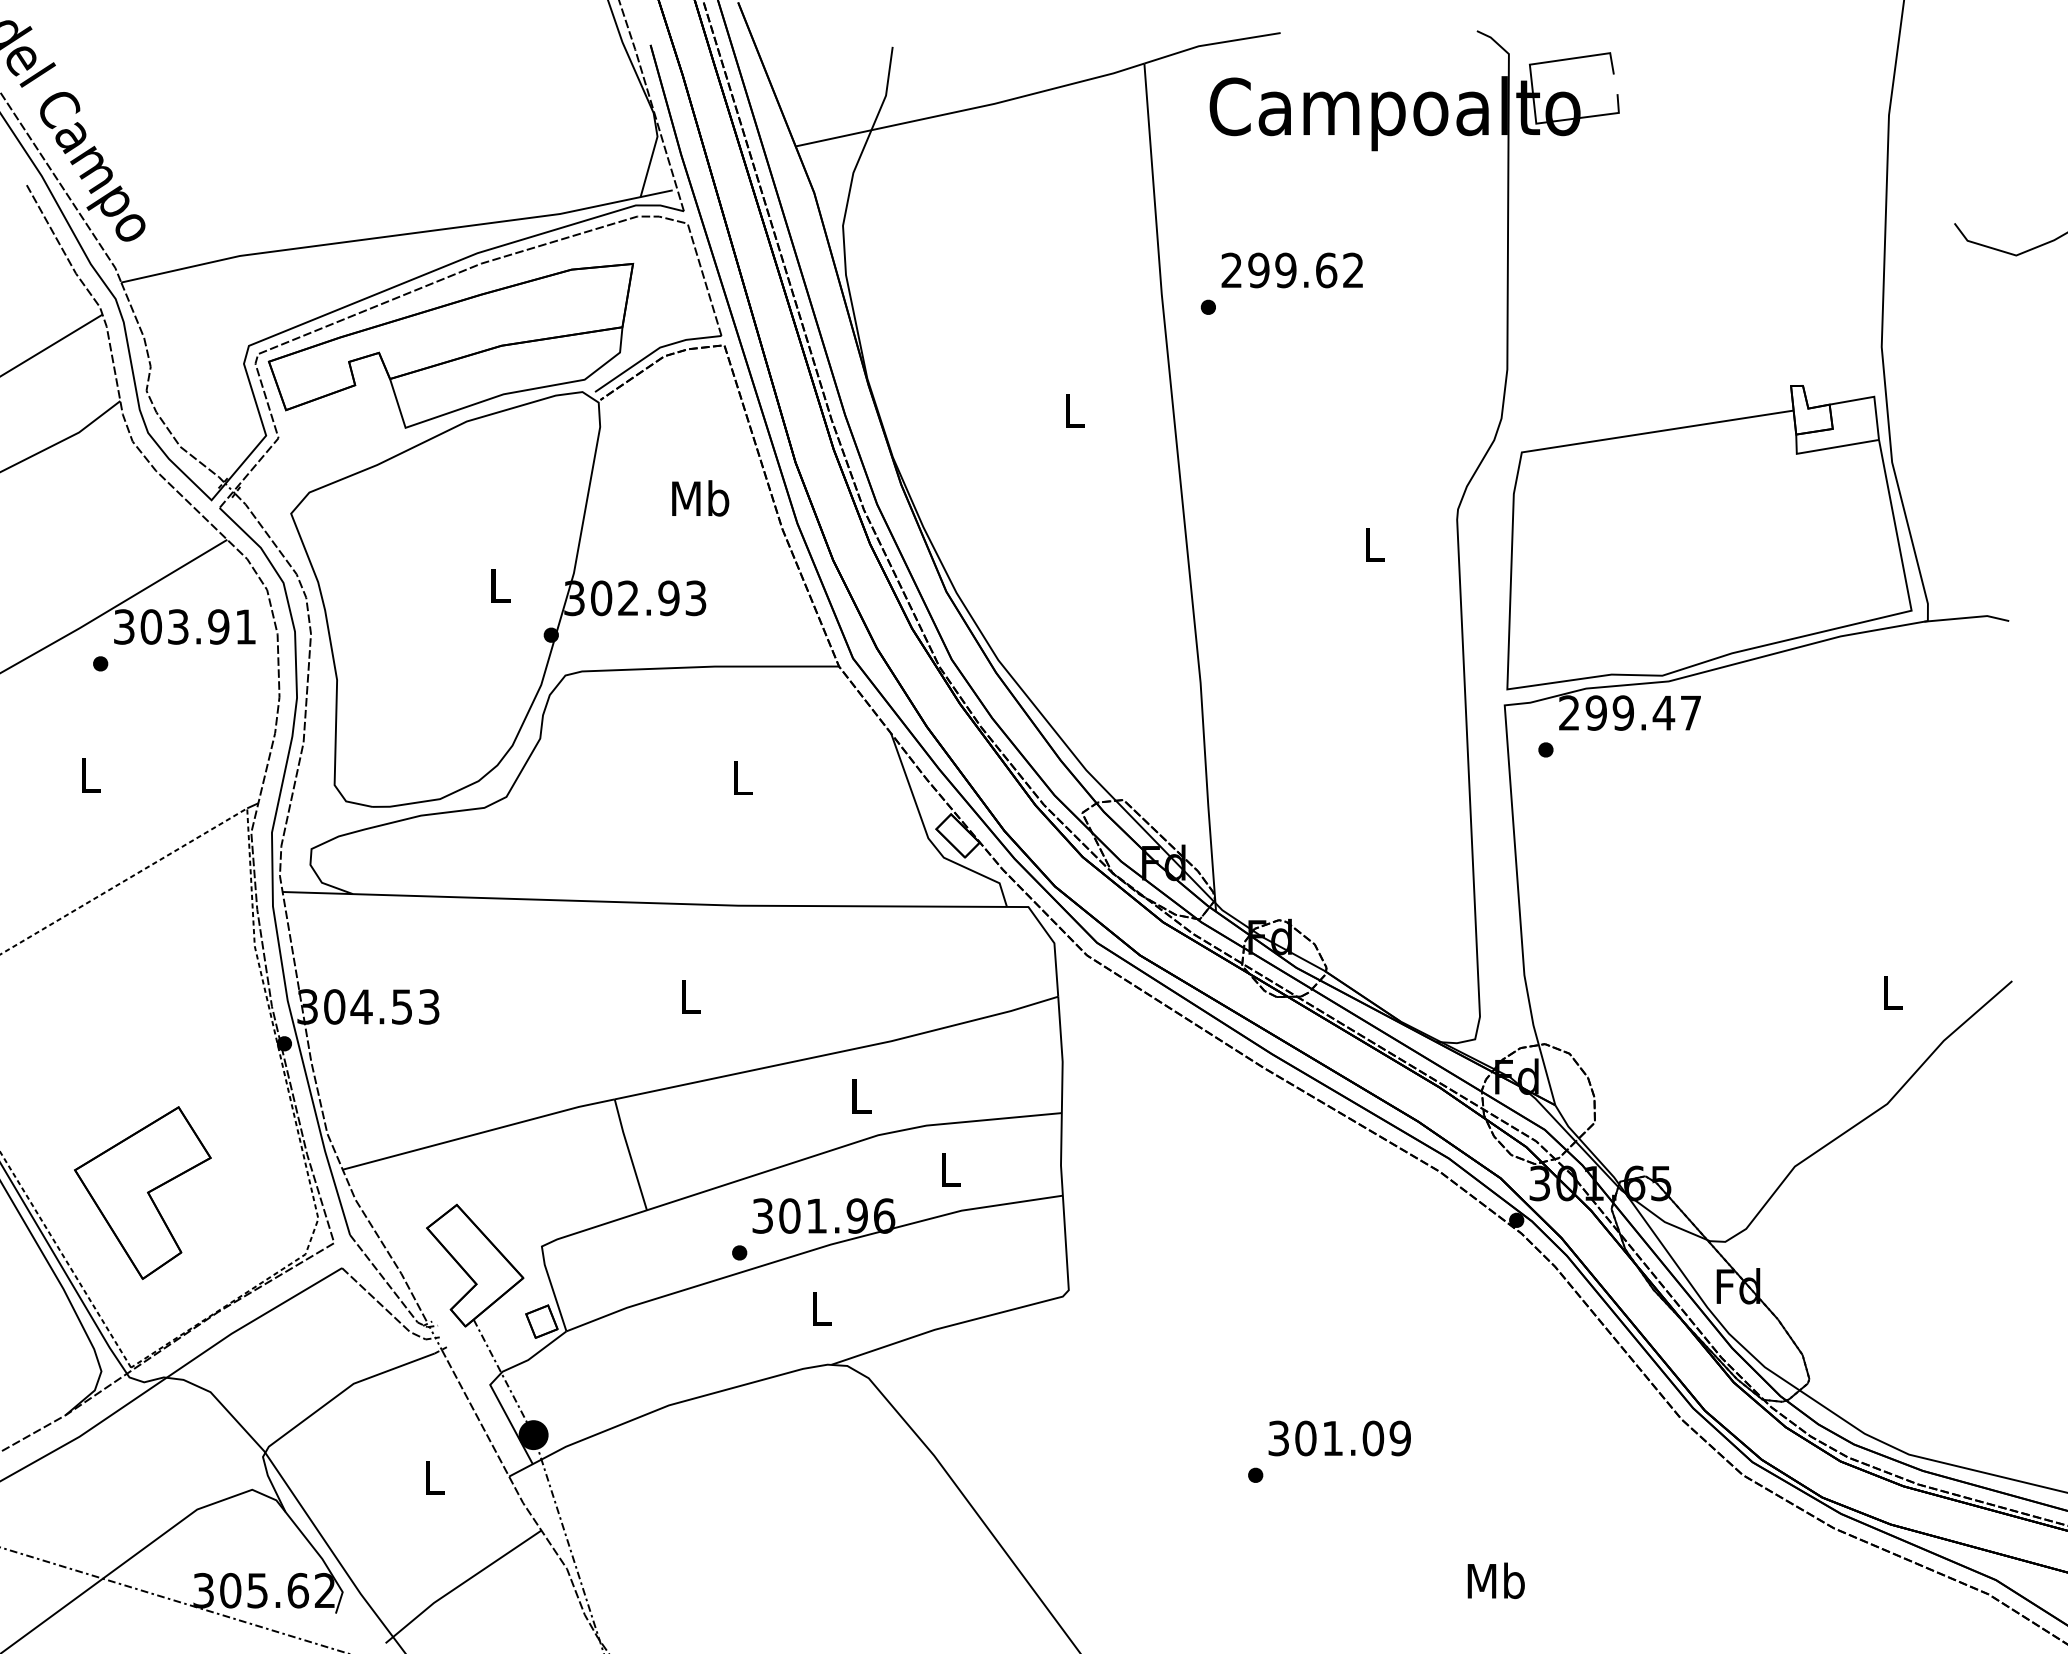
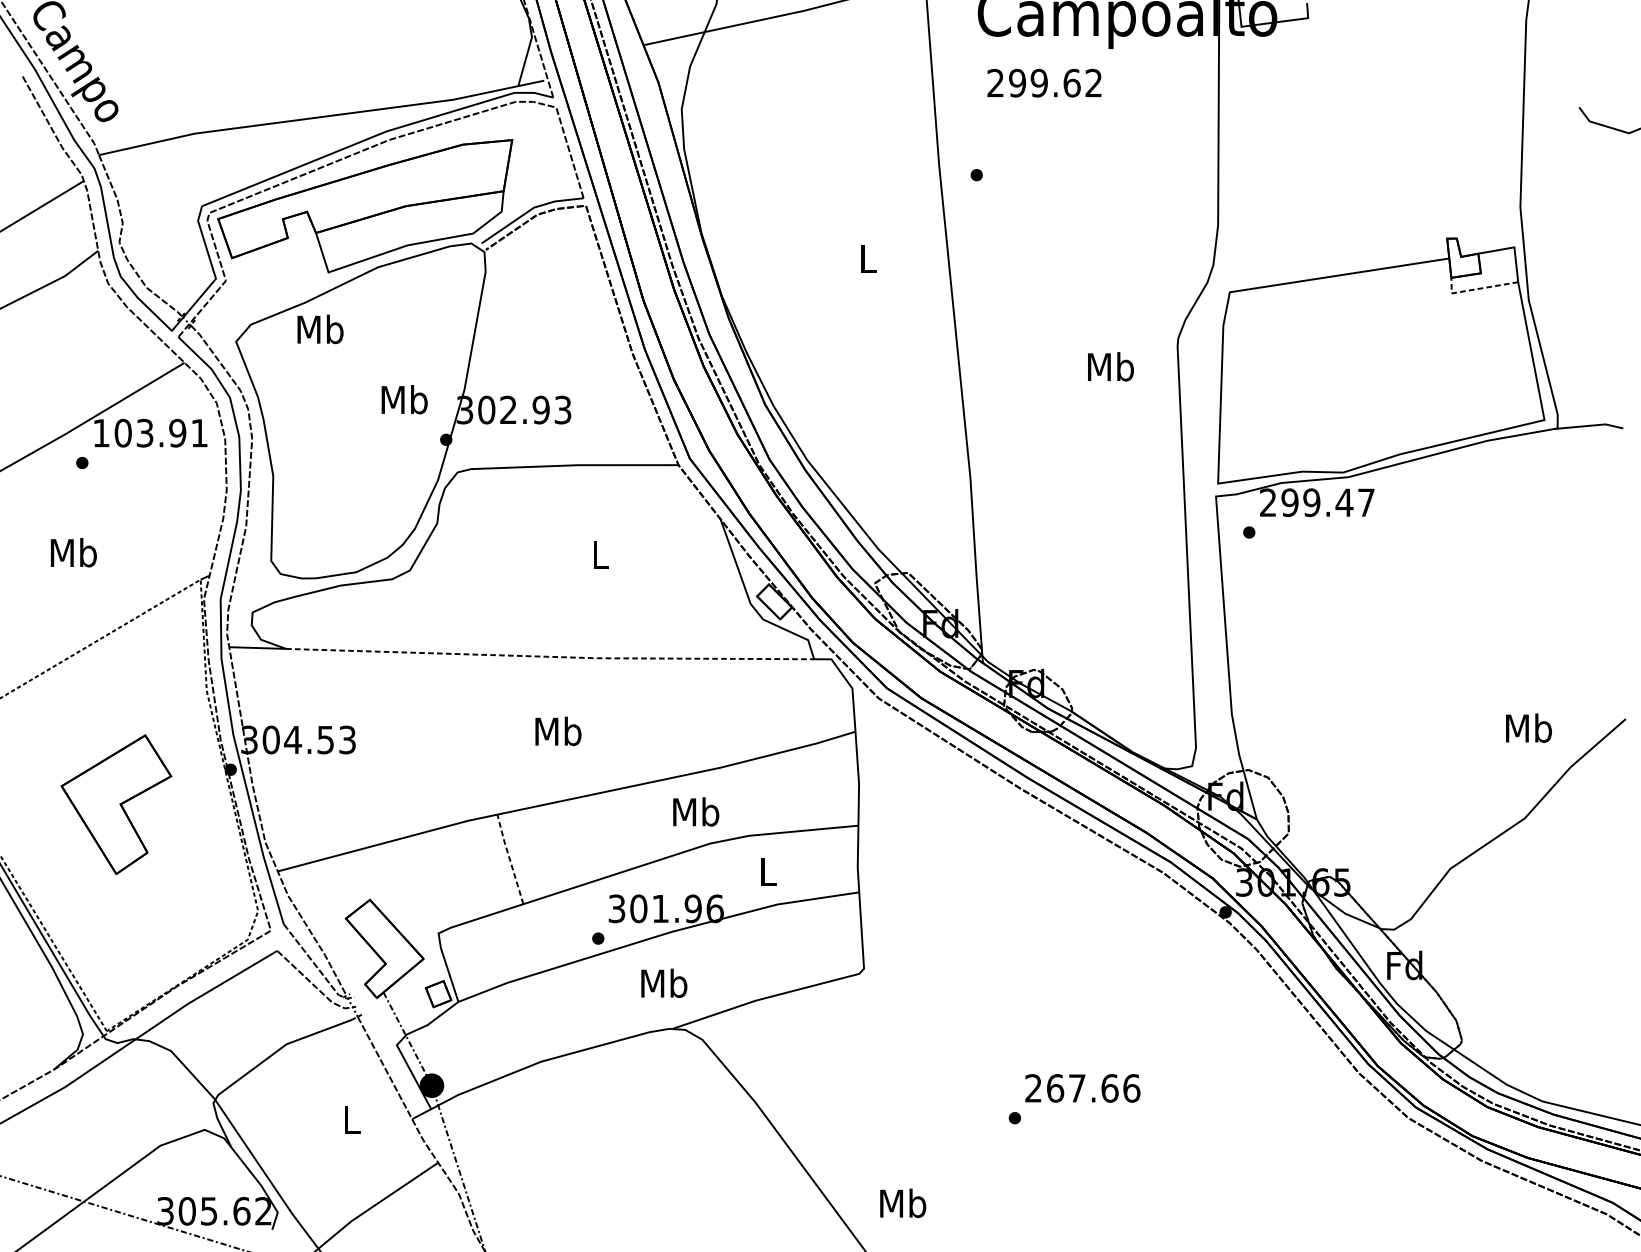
text: (1291, 270) -> (1043, 83), moved
line: (1827, 448) -> (1476, 289), solid -> dashed
text: (700, 498) -> (320, 329), moved
text: (1374, 544) -> (1110, 366), L -> Mb
text: (499, 585) -> (404, 399), L -> Mb
text: (124, 626) -> (101, 432), 303.91 -> 103.91
text: (89, 774) -> (73, 552), L -> Mb
line: (680, 903) -> (550, 656), solid -> dashed
text: (1891, 992) -> (1528, 728), L -> Mb
text: (689, 996) -> (557, 731), L -> Mb
text: (860, 1095) -> (695, 811), L -> Mb
line: (629, 1154) -> (509, 859), solid -> dashed
part: (142, 1192) -> (116, 804), moved
text: (821, 1308) -> (664, 983), L -> Mb
text: (1339, 1438) -> (1082, 1088), 301.09 -> 267.66
text: (1495, 1580) -> (902, 1203), moved

